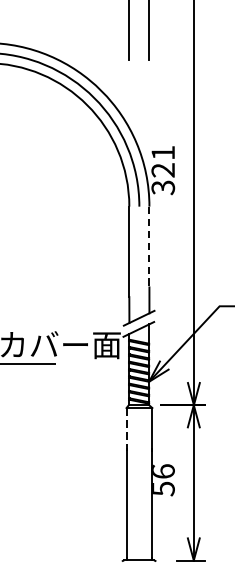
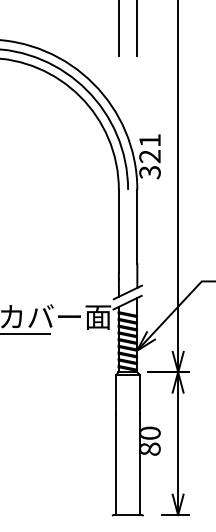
line: (149, 247) -> (137, 227), dashed -> solid
line: (126, 429) -> (116, 394), dashed -> solid
text: (163, 480) -> (150, 441), 56 -> 80

